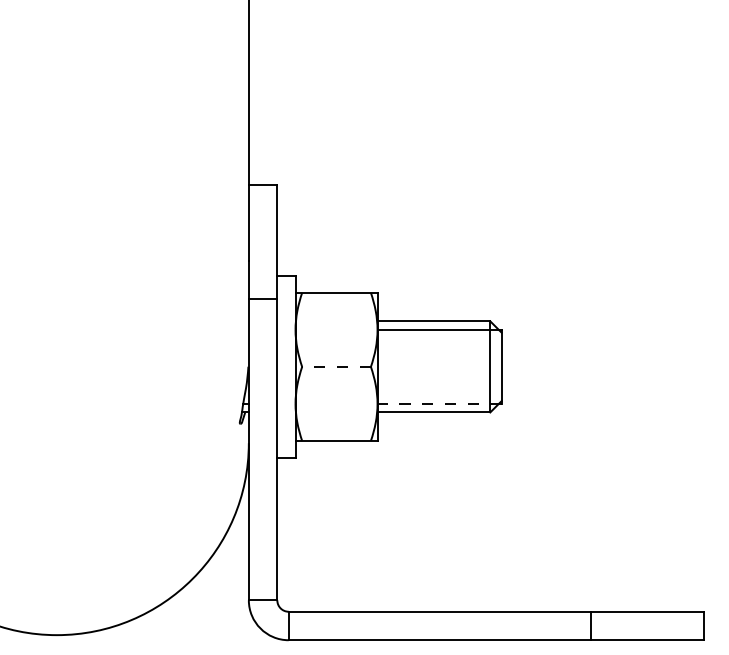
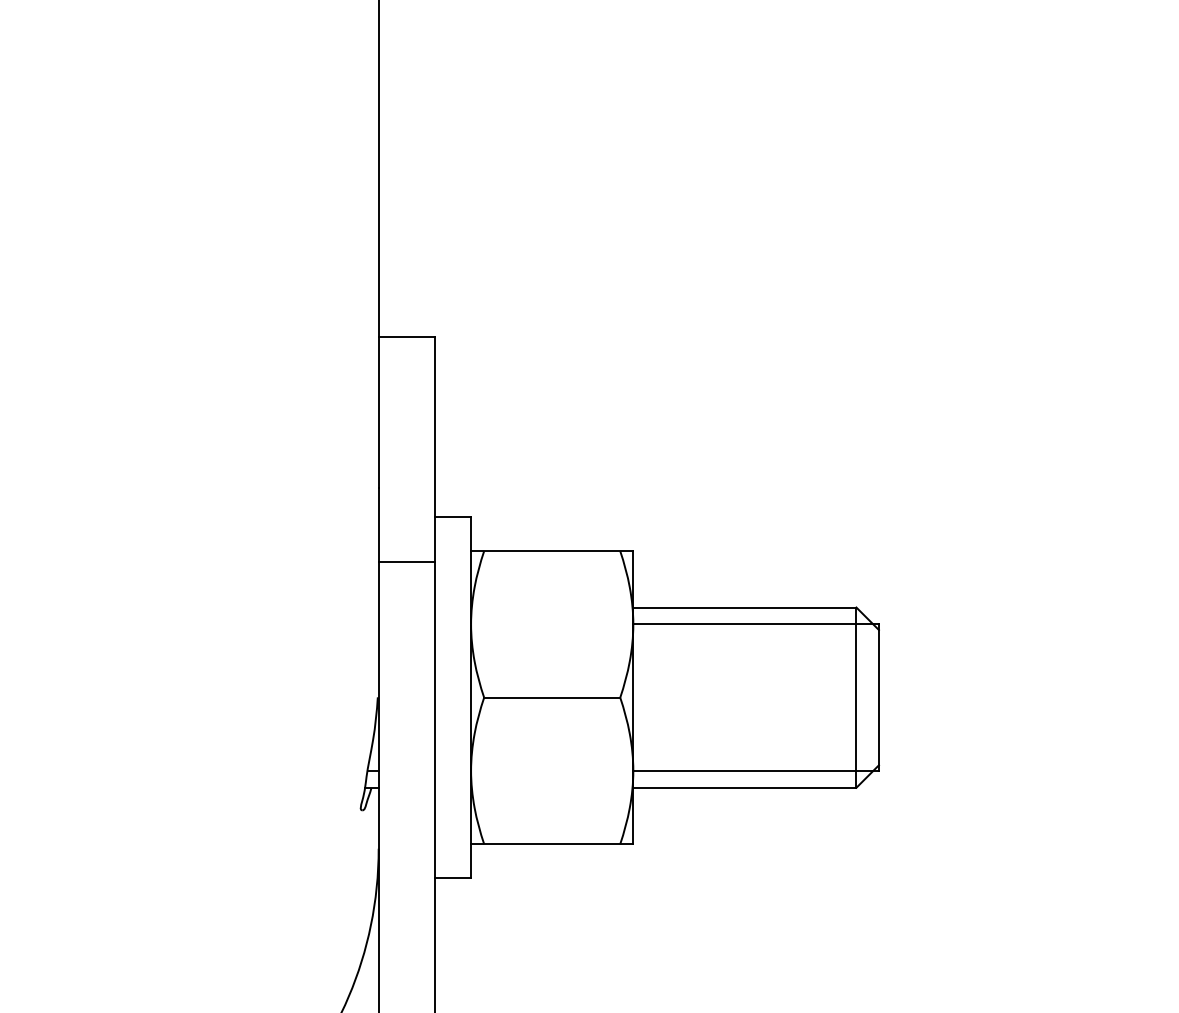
line: (336, 366) -> (552, 696), dashed -> solid
line: (439, 403) -> (755, 770), dashed -> solid

